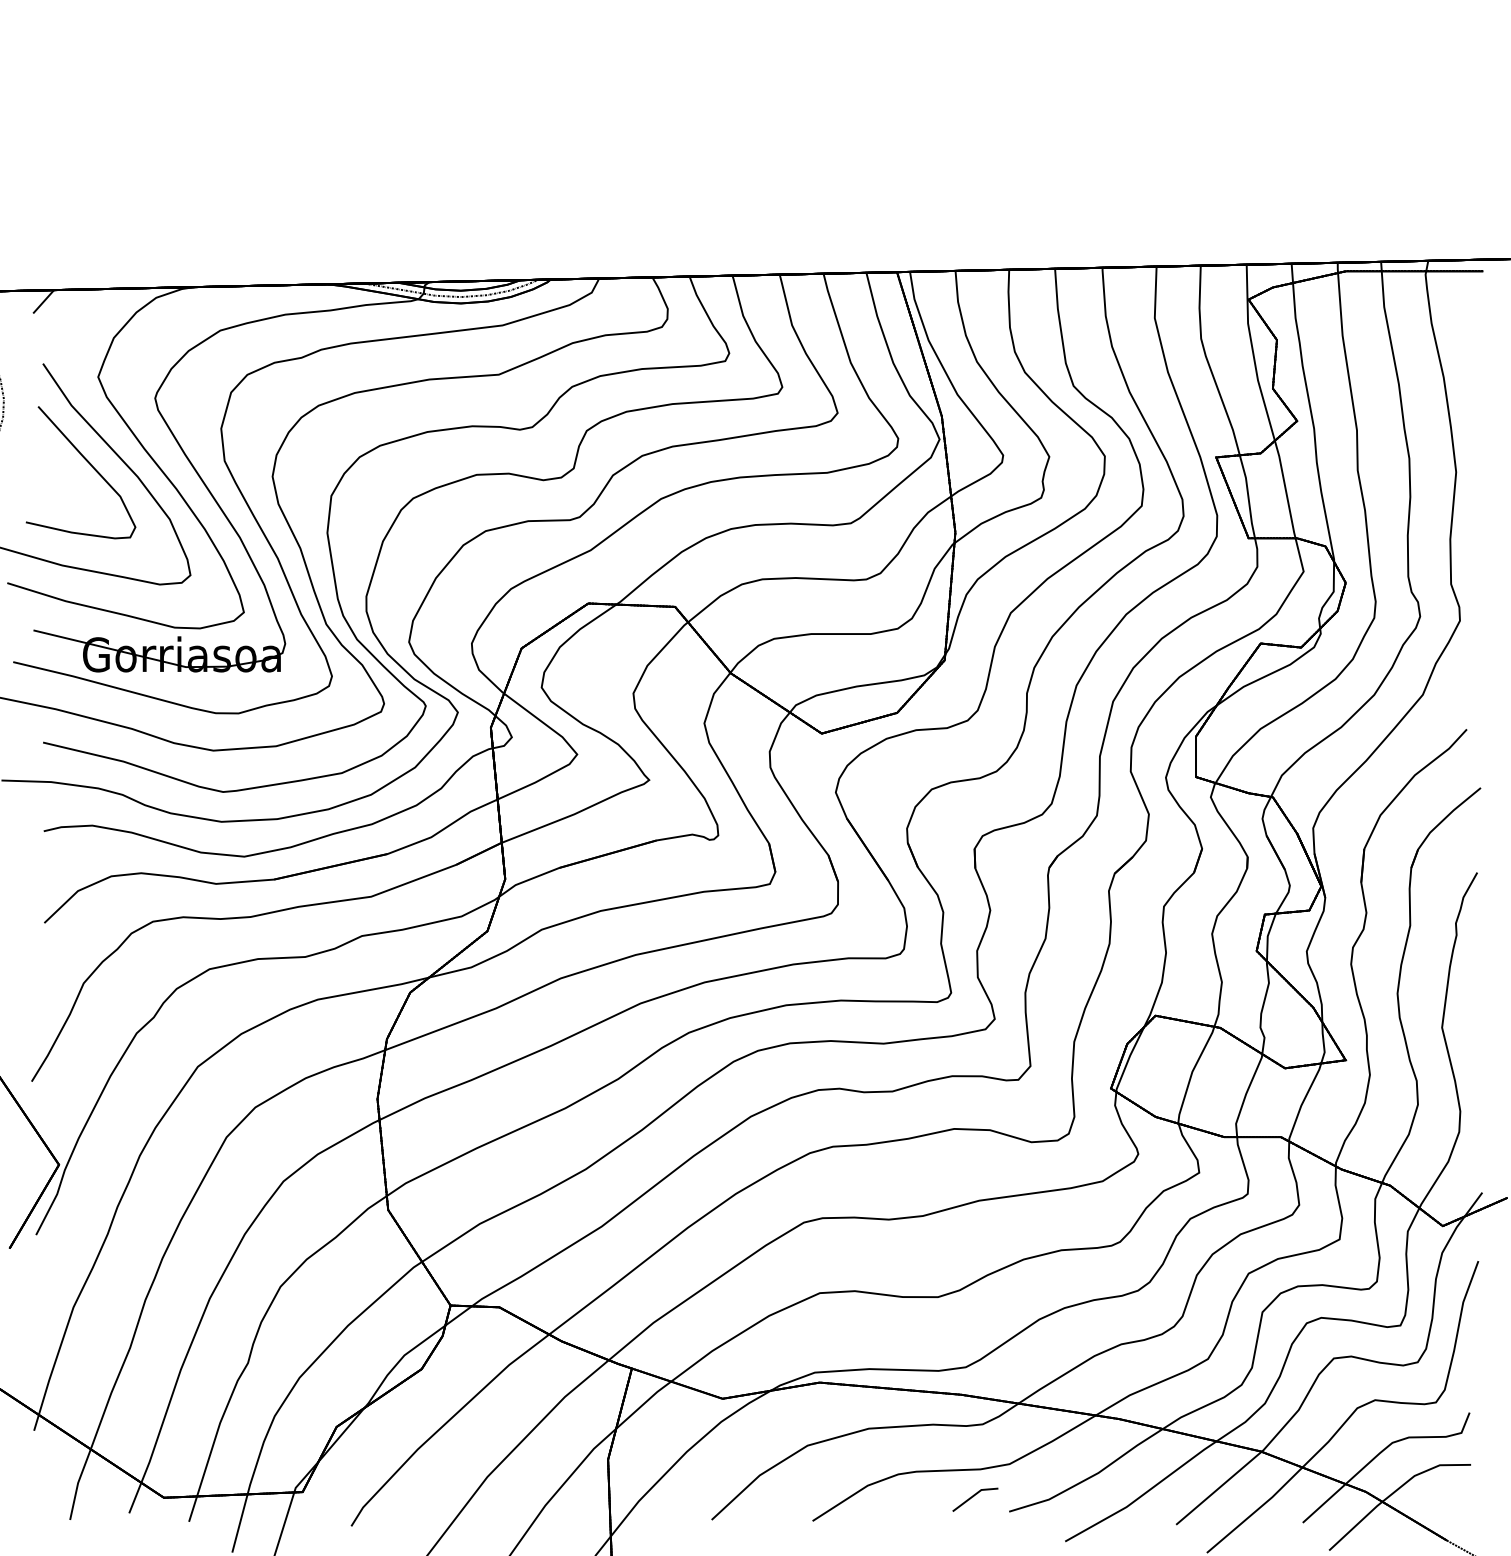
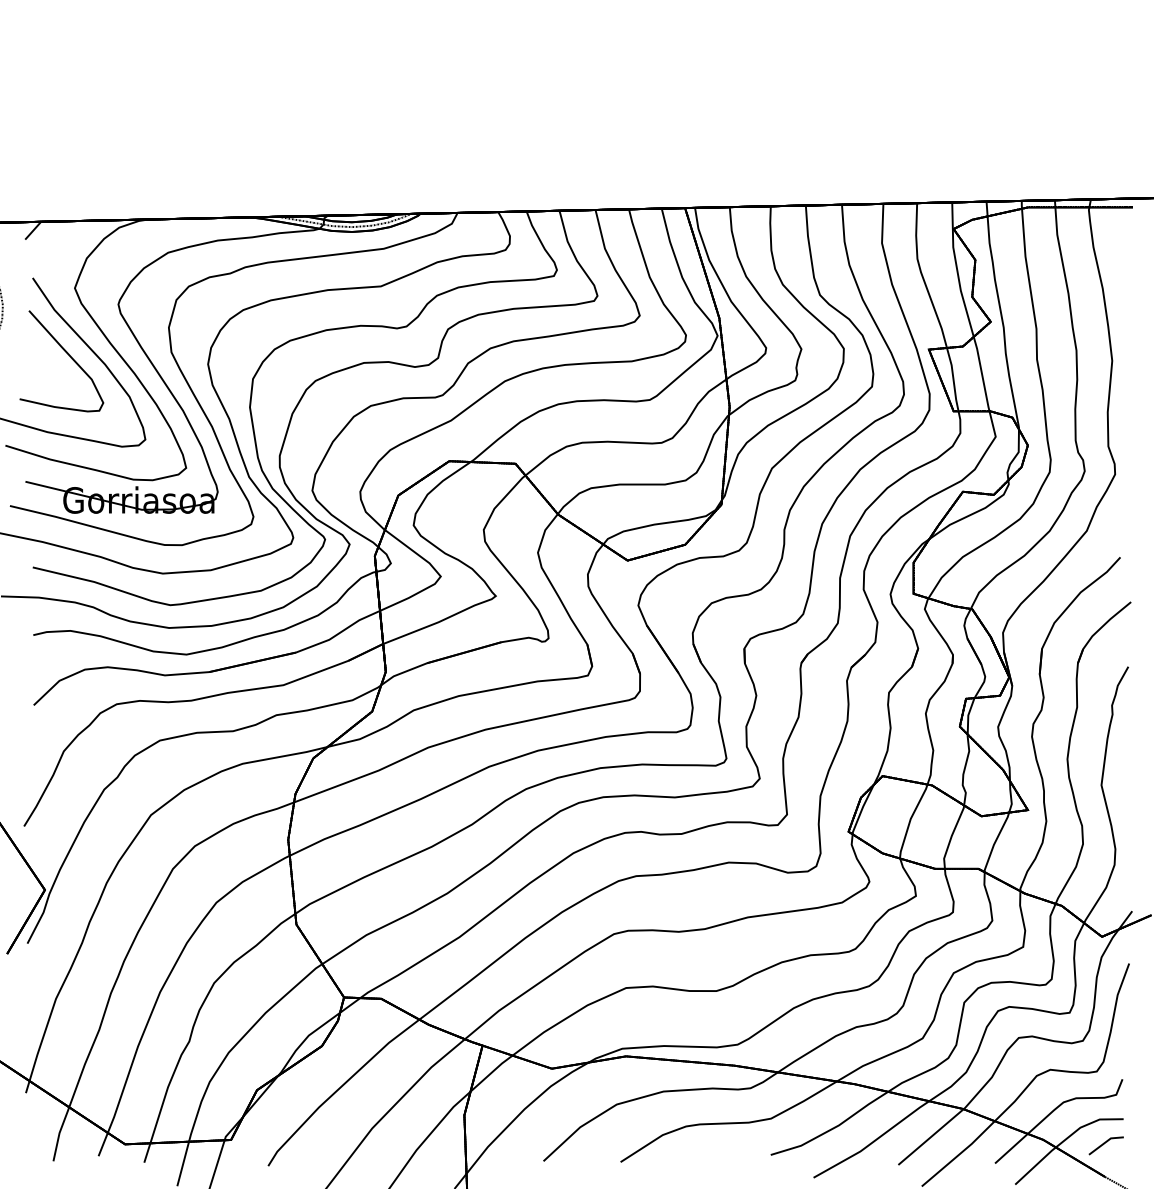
part: (975, 1499) -> (1106, 1145), moved

